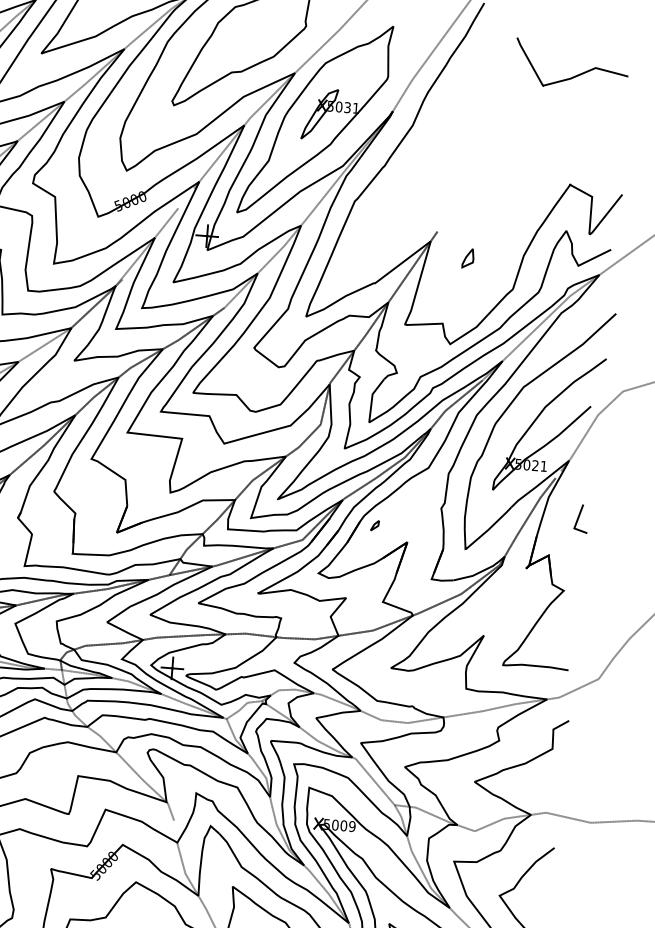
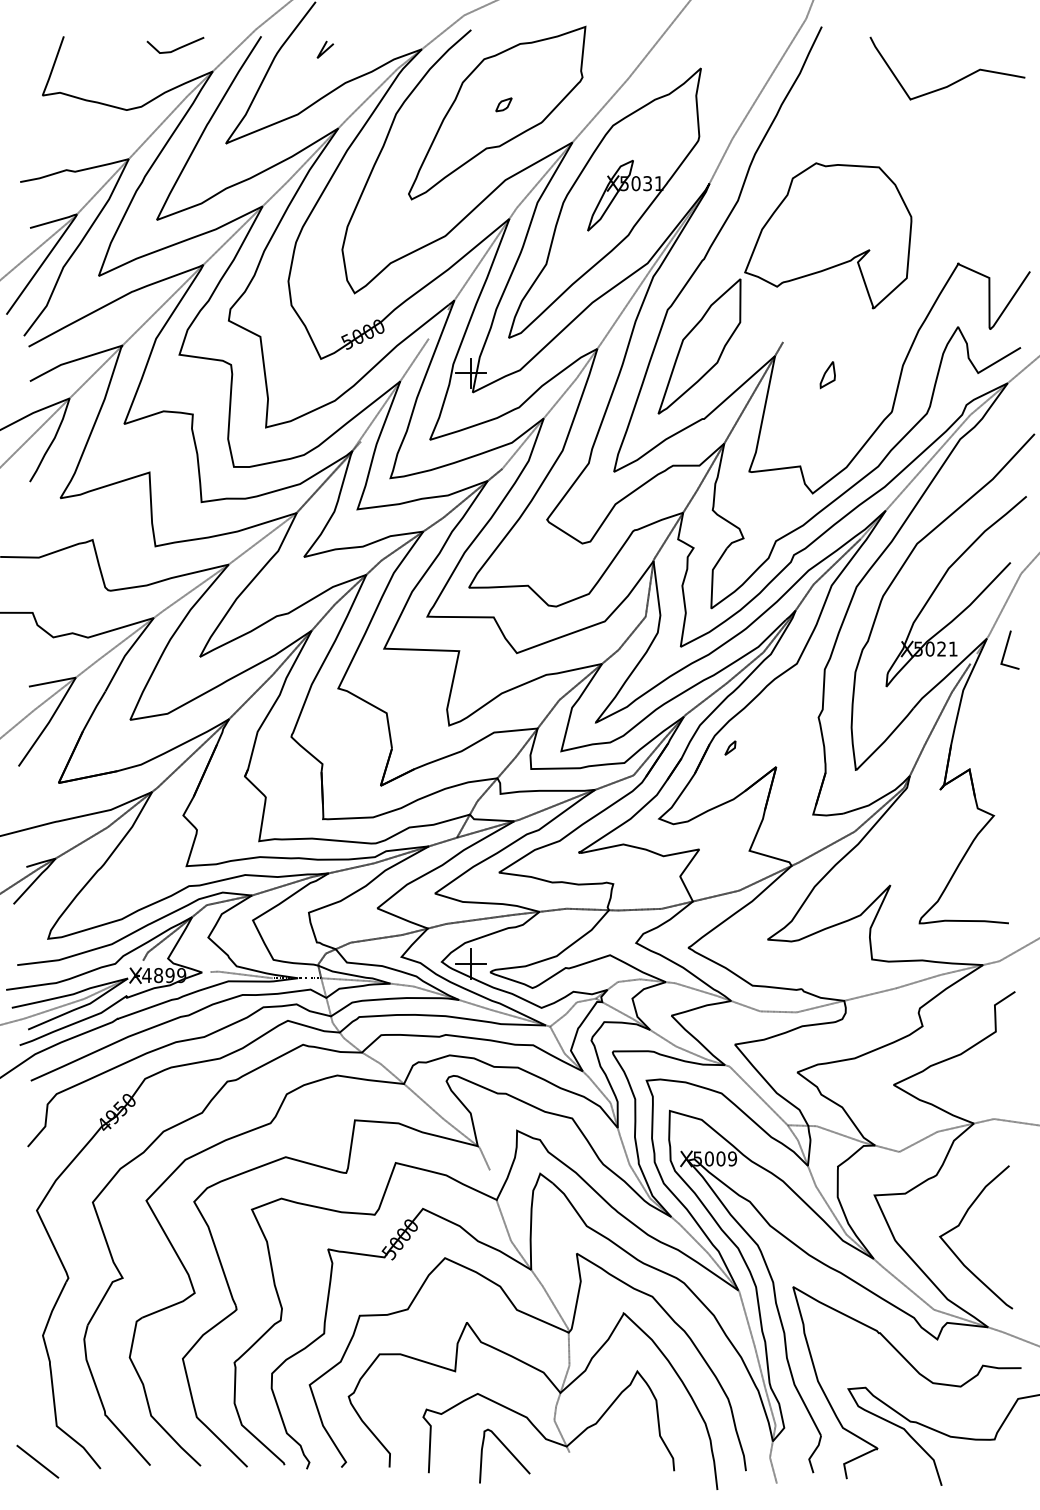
part: (246, 41) -> (503, 104), added
curve: (577, 74) -> (956, 80), moved
part: (441, 192) -> (784, 288), added
line: (579, 516) -> (1007, 647), moved

